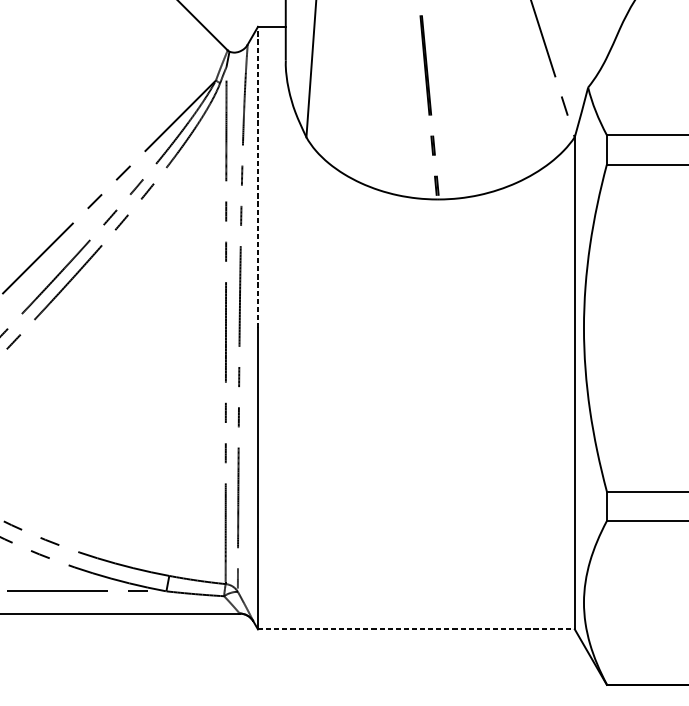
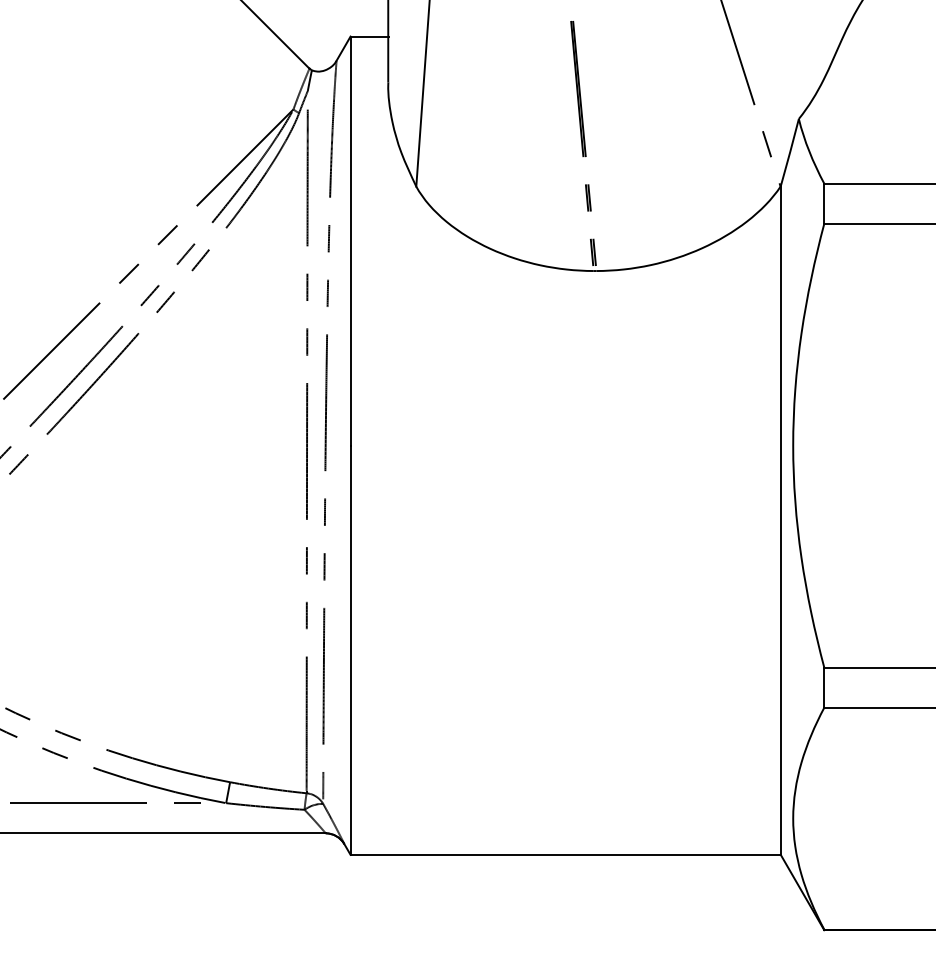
line: (257, 177) -> (350, 241), dashed -> solid
line: (417, 629) -> (566, 854), dashed -> solid

